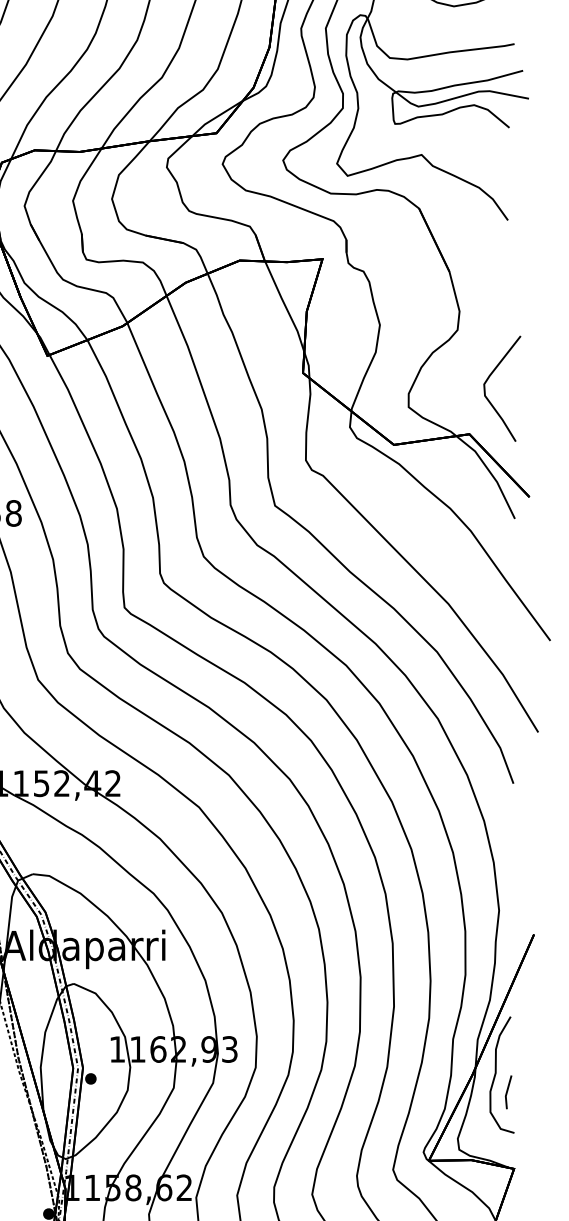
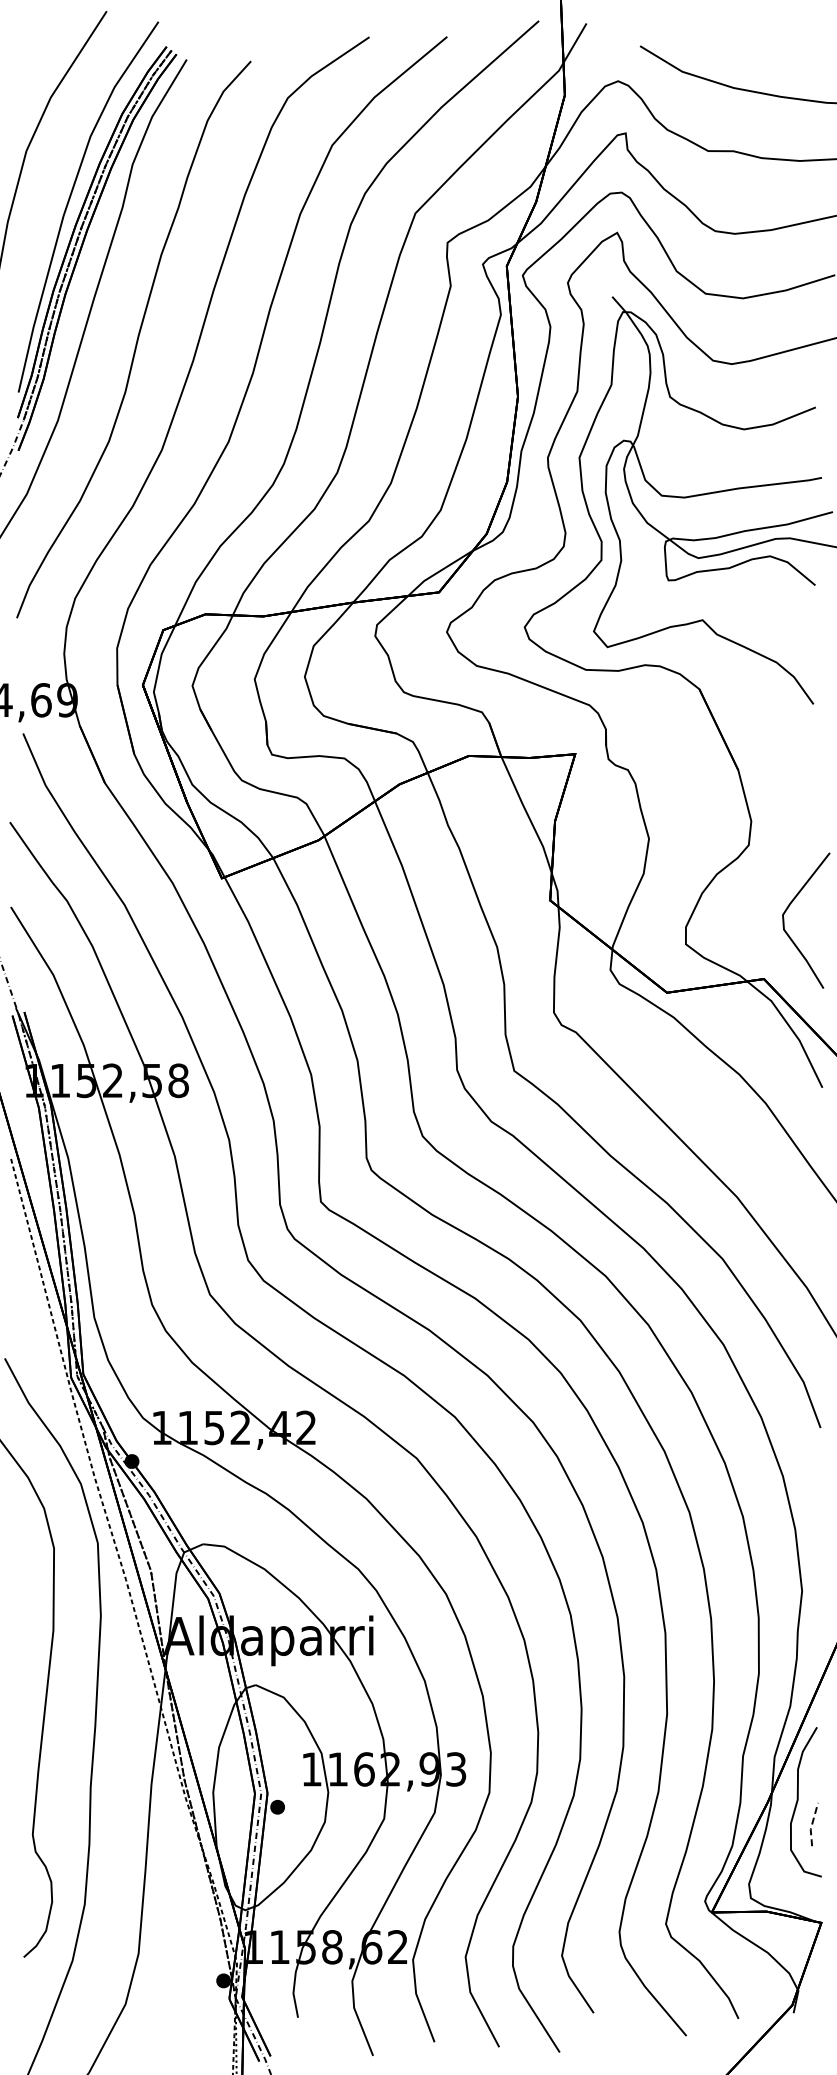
line: (507, 1092) -> (812, 1824), solid -> dashed

